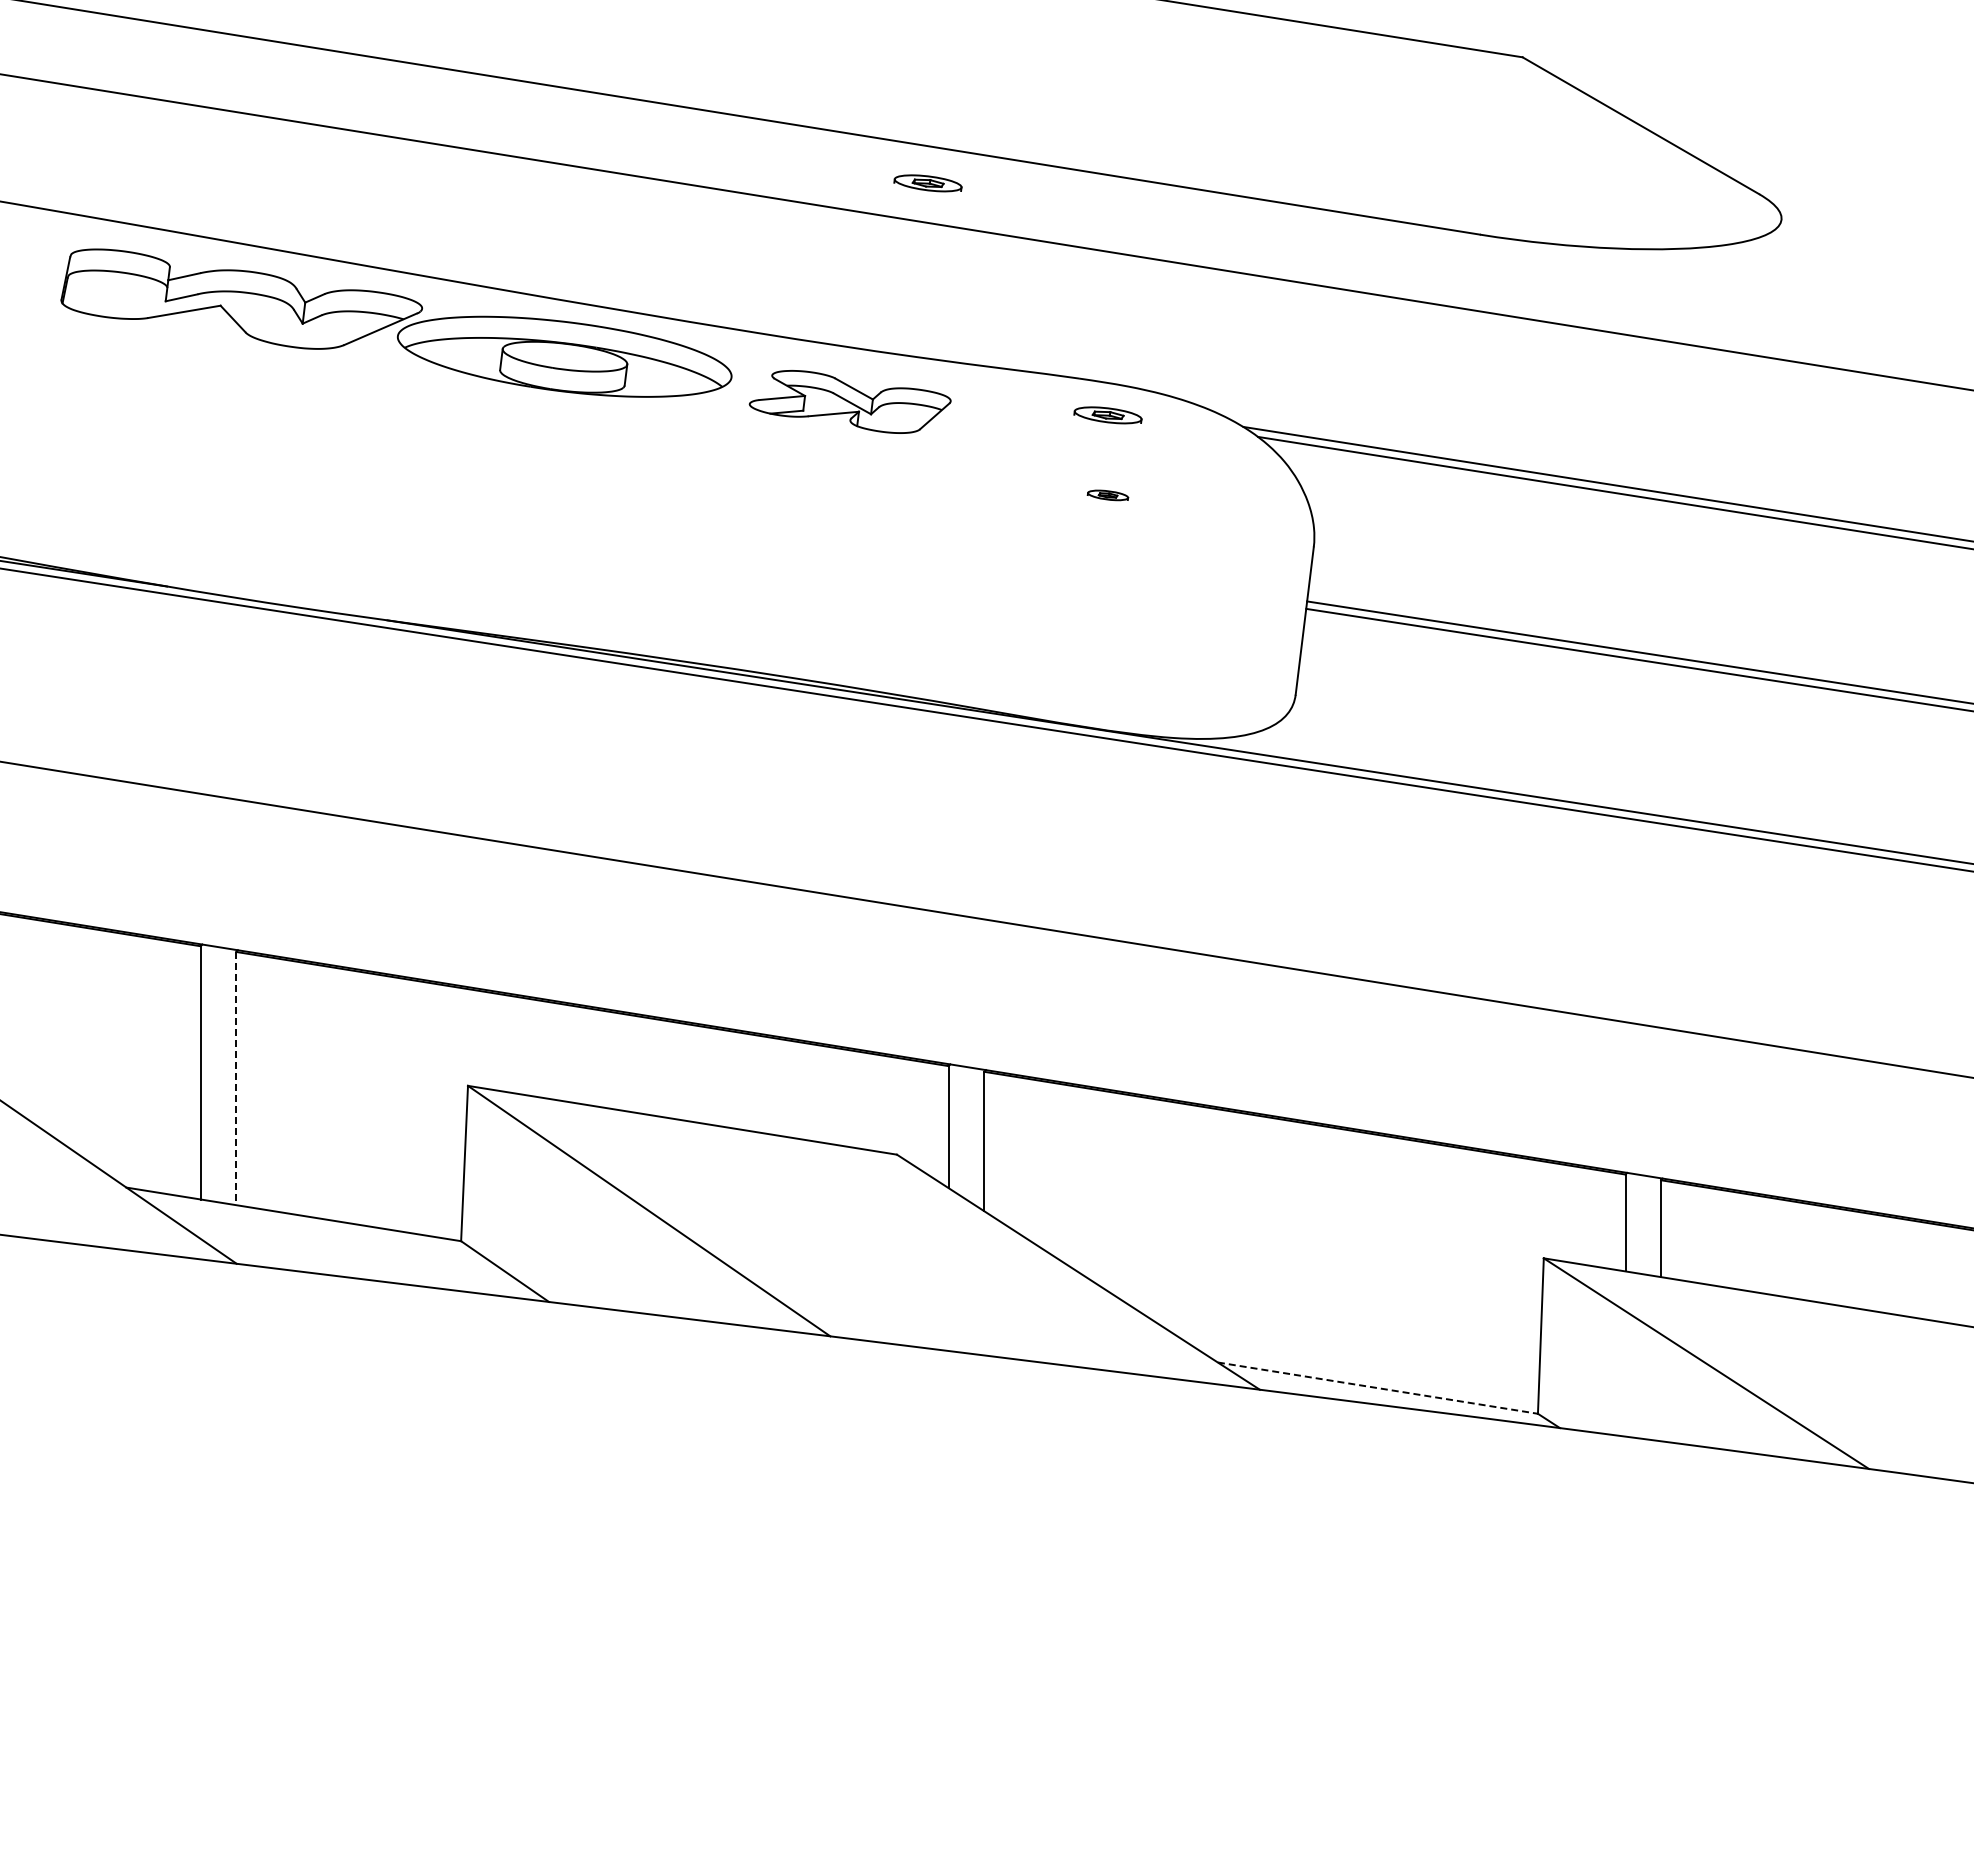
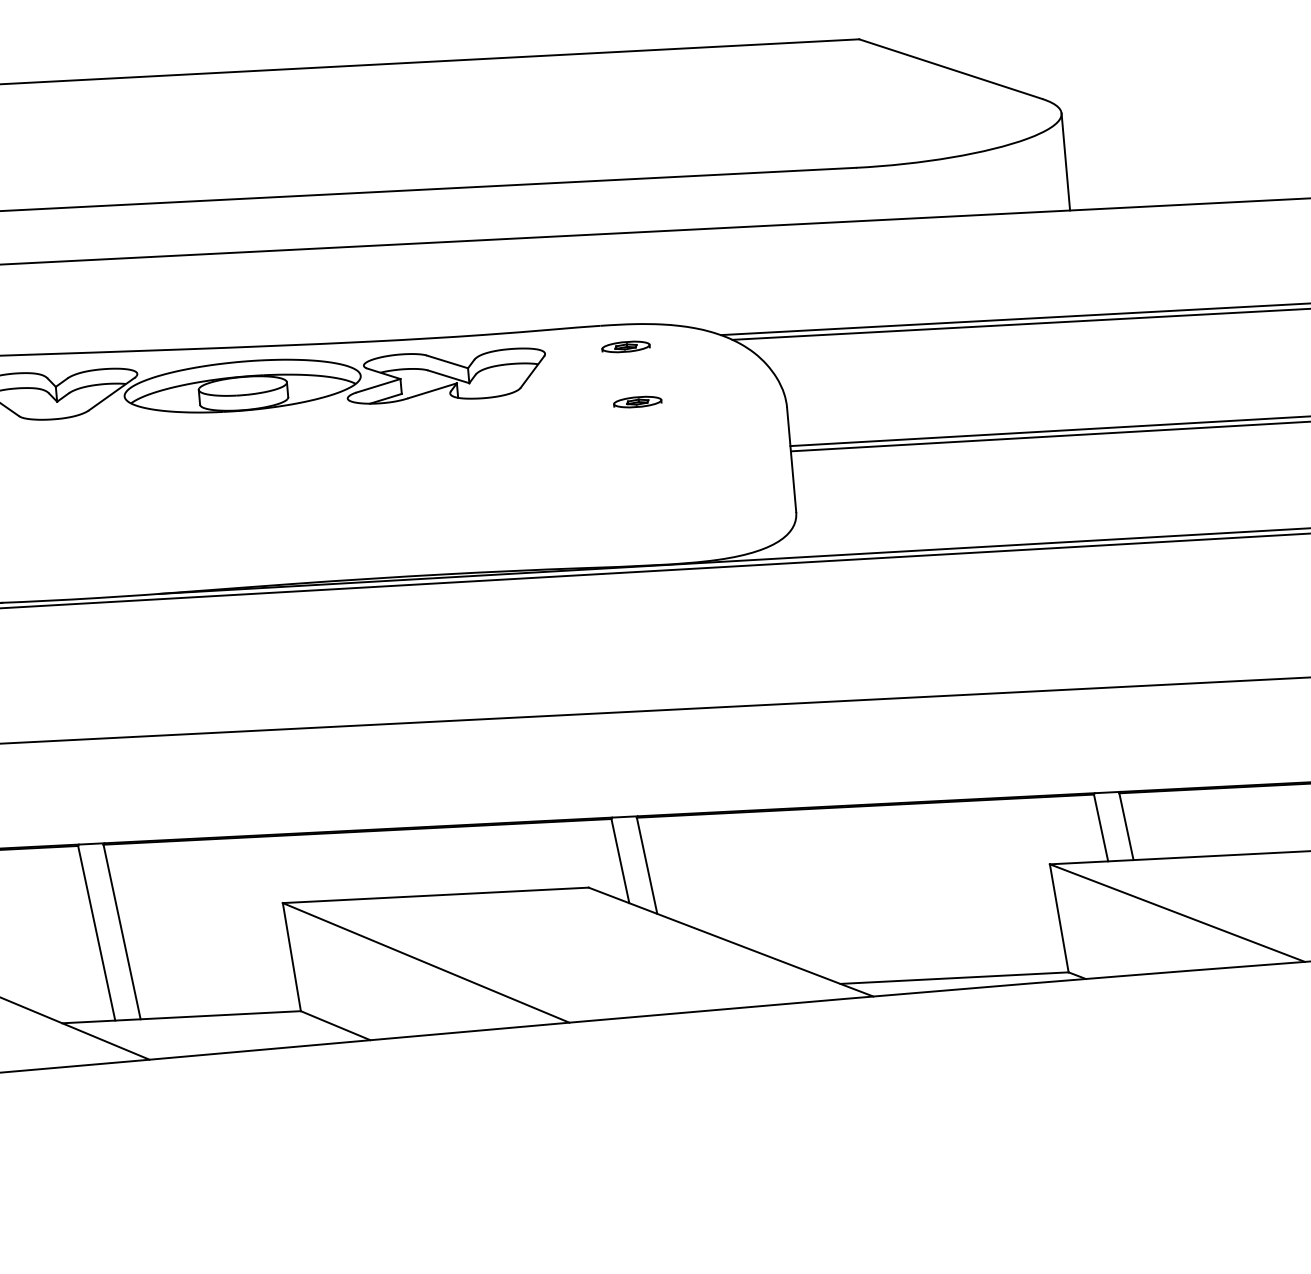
part: (927, 183) -> (467, 213), removed
line: (1772, 288) -> (1065, 162), added
part: (849, 401) -> (445, 375), size x1.43
part: (1107, 495) -> (637, 402), size x1.67
line: (236, 1078) -> (122, 931), dashed -> solid
line: (1378, 1388) -> (954, 978), dashed -> solid

